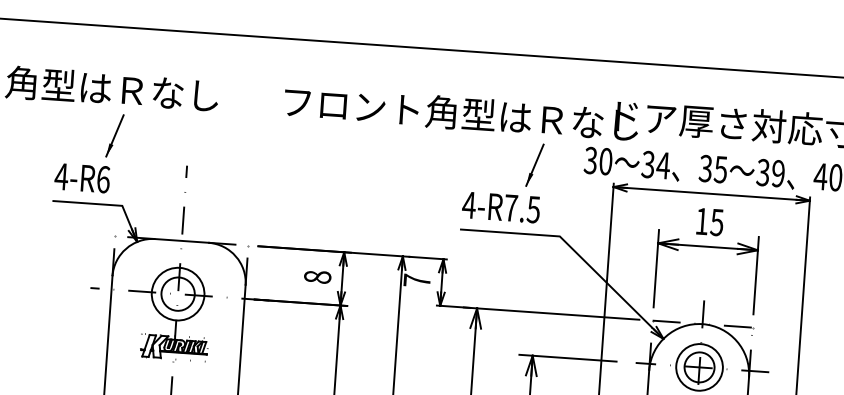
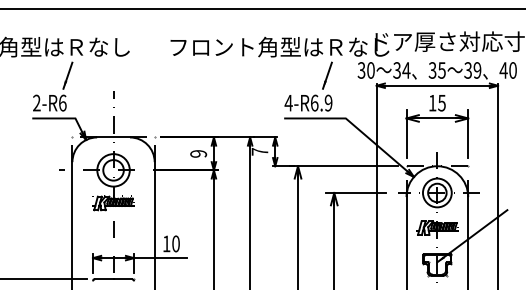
text: (61, 175) -> (36, 102), 4-R6 -> 2-R6
text: (522, 207) -> (321, 102), 4-R7.5 -> 4-R6.9
text: (317, 276) -> (198, 153), 8 -> 9

